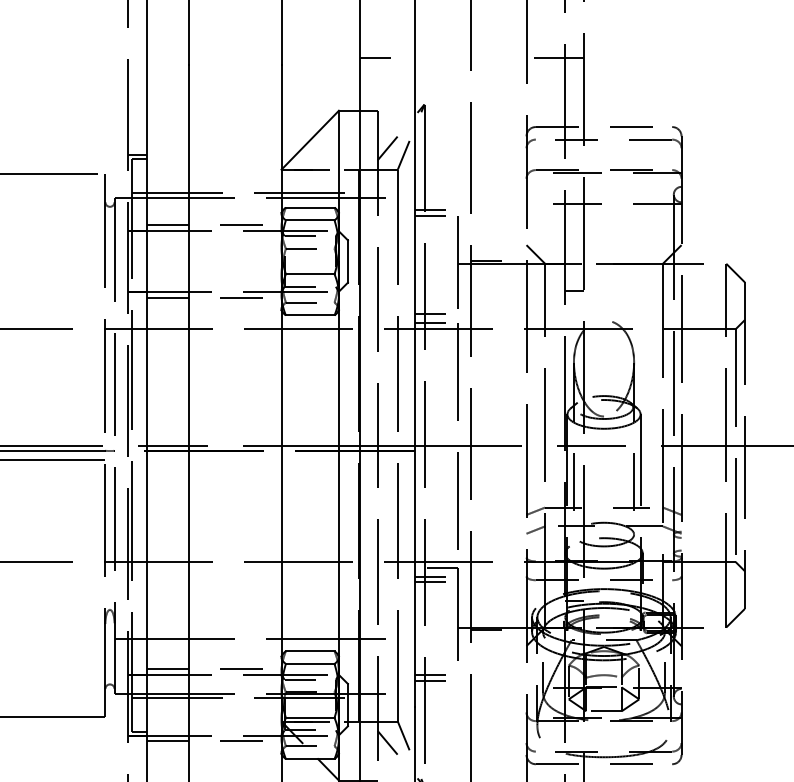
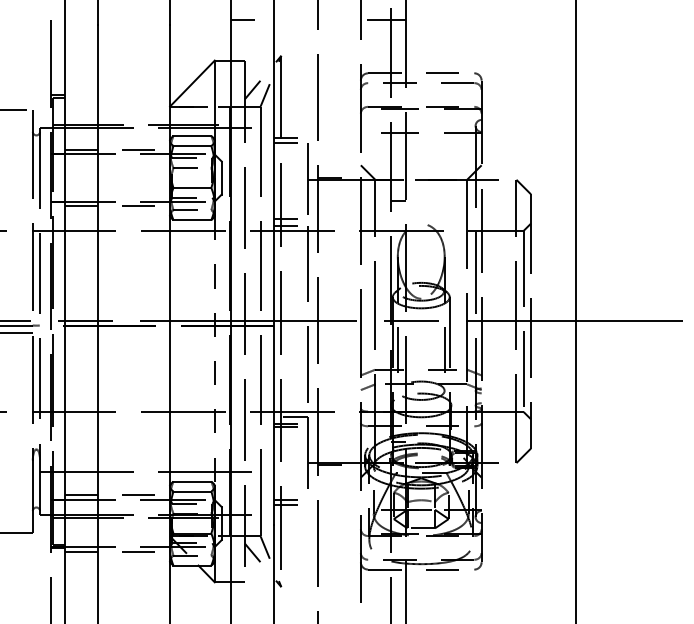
line: (338, 482) -> (214, 350), solid -> dashed

